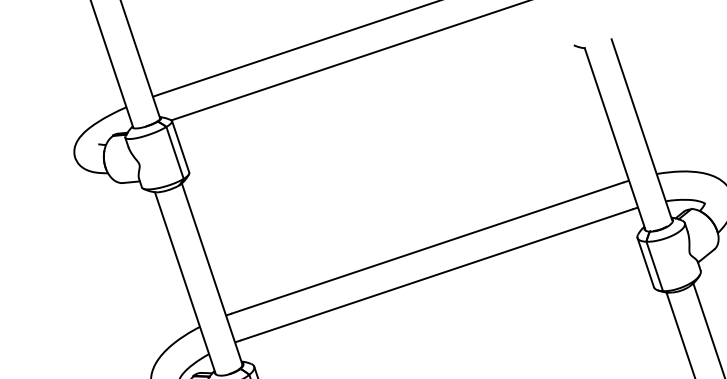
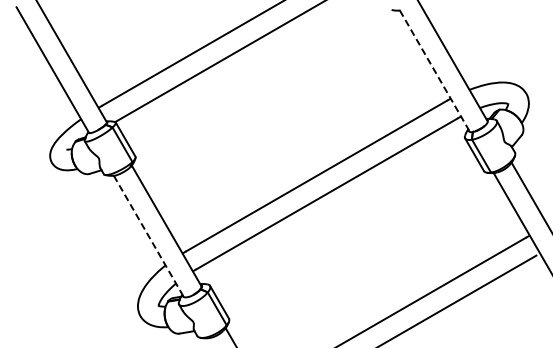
line: (614, 139) -> (434, 71), solid -> dashed
line: (184, 283) -> (148, 236), solid -> dashed

